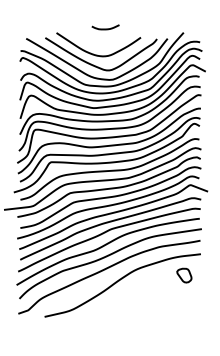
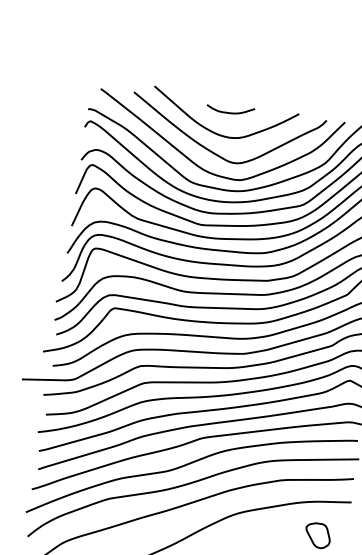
curve: (105, 28) -> (230, 111), moved

